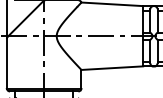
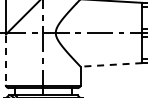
line: (6, 64) -> (5, 61), solid -> dashed
line: (112, 68) -> (111, 65), solid -> dashed

